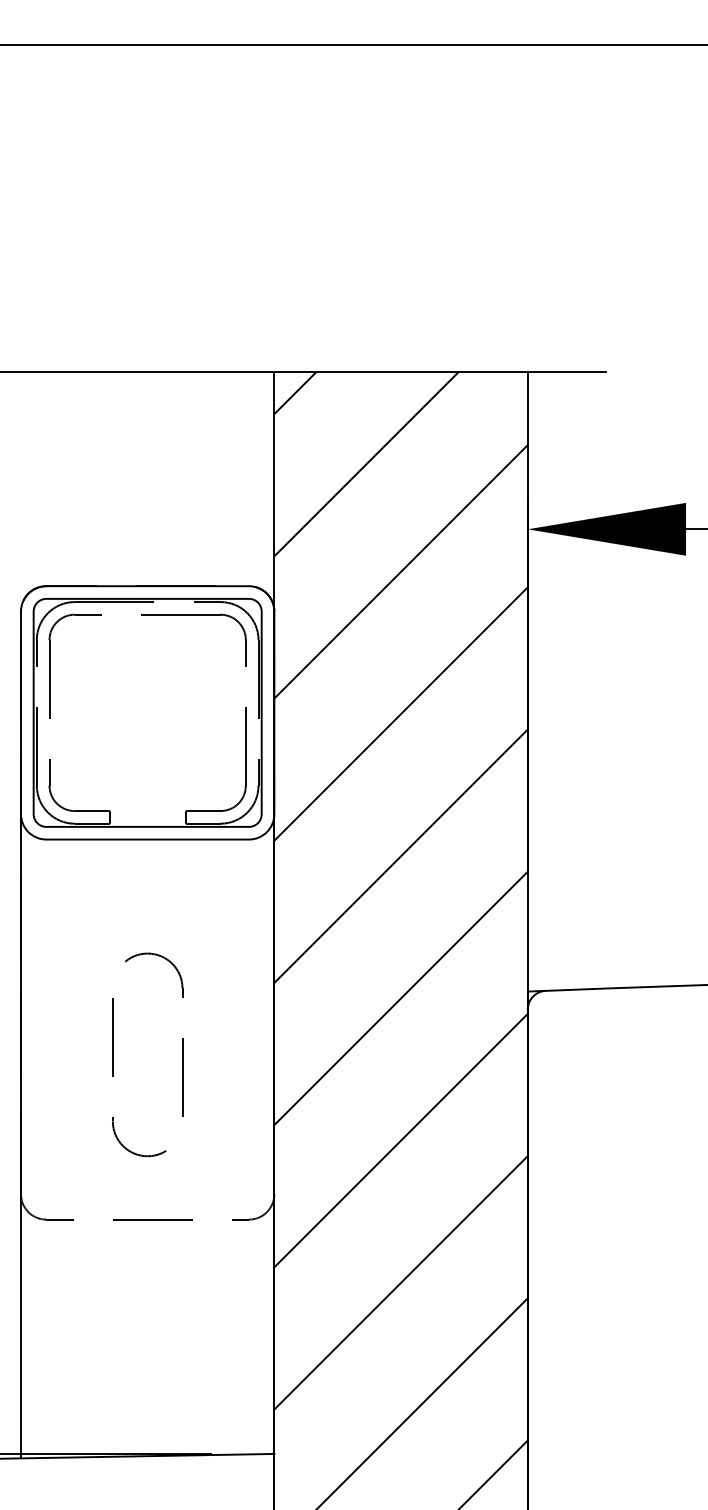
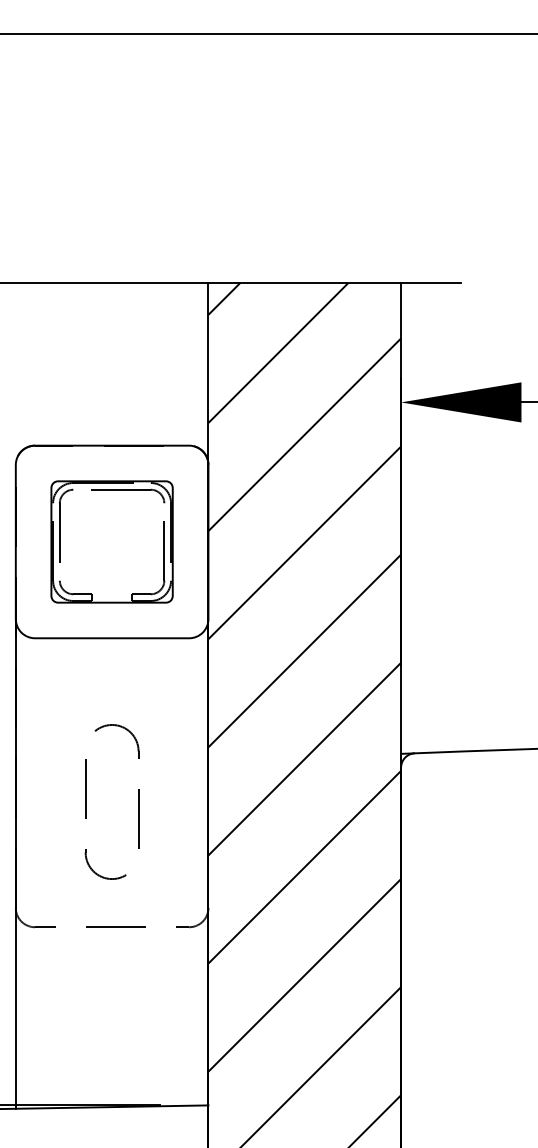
part: (147, 712) -> (111, 541), size x0.7

